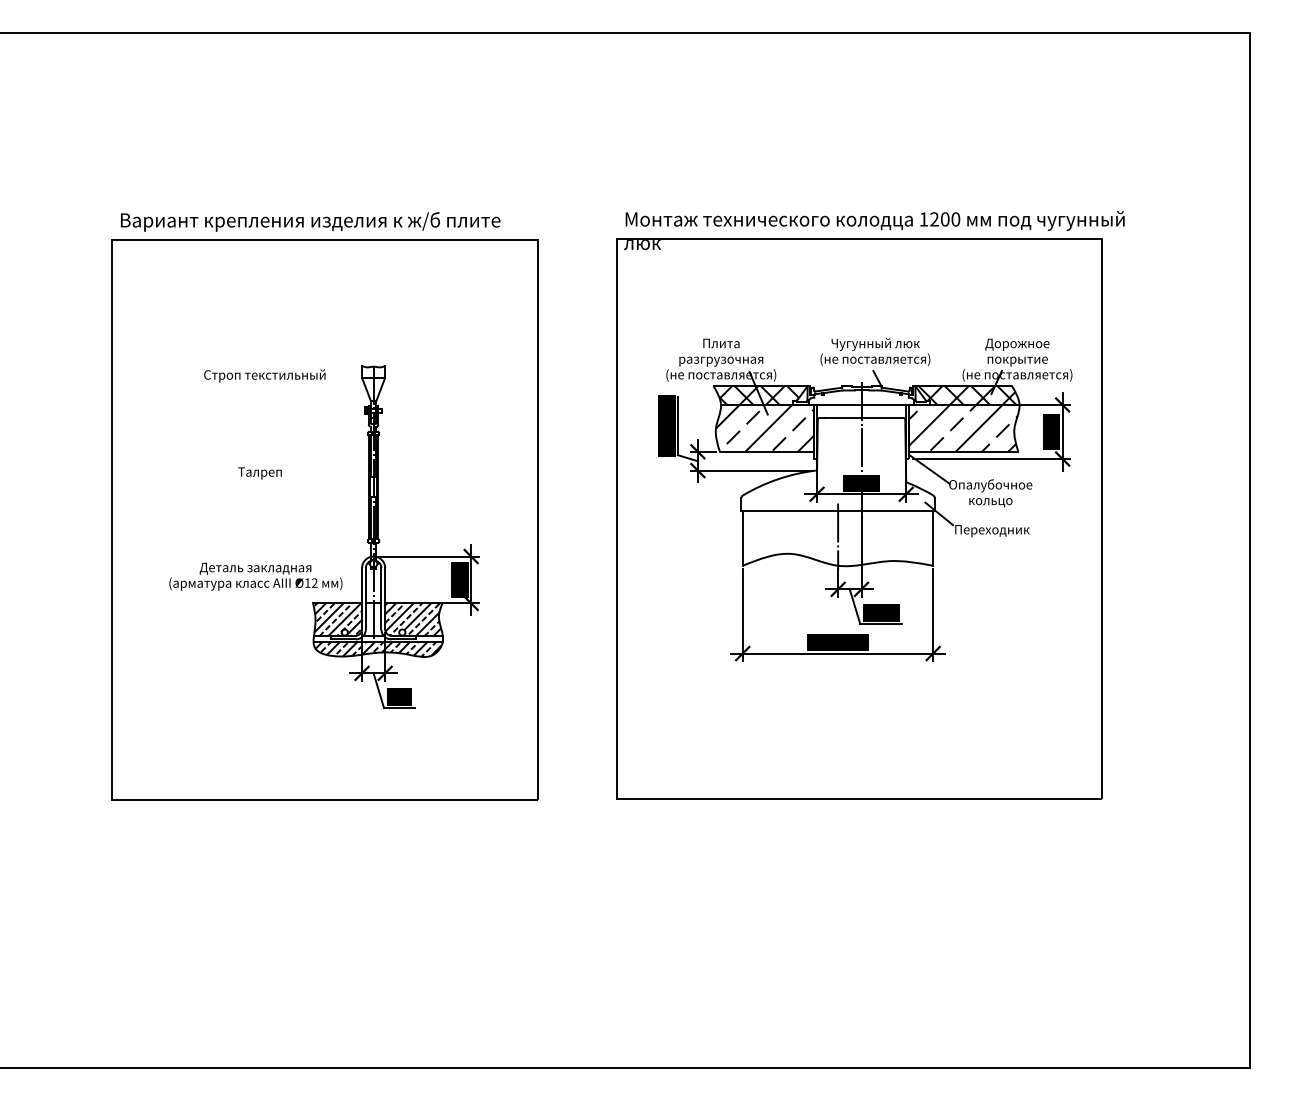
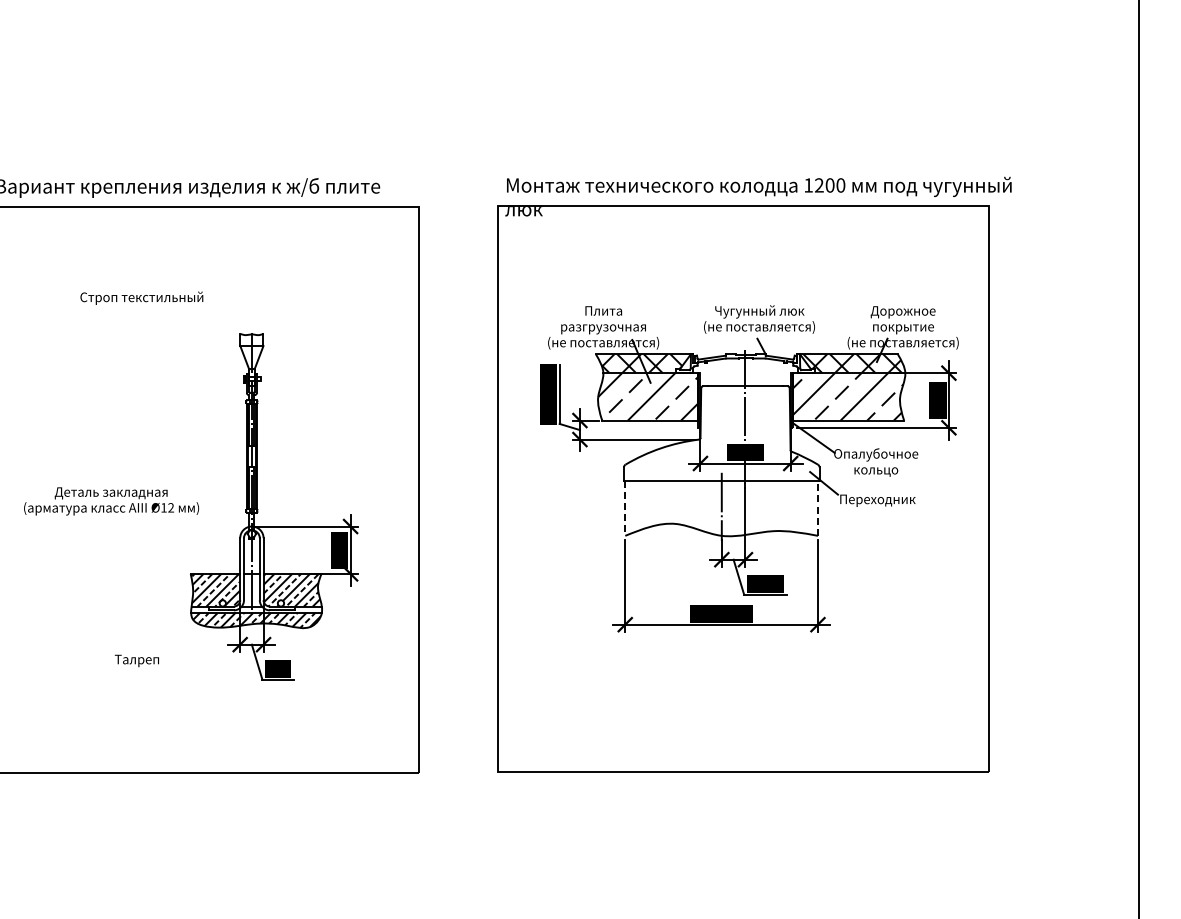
text: (264, 375) -> (141, 297), moved
line: (861, 404) -> (745, 372), removed
text: (259, 473) -> (136, 660), moved
line: (933, 537) -> (818, 507), solid -> dashed
line: (742, 538) -> (625, 508), solid -> dashed
text: (255, 576) -> (111, 501), moved

